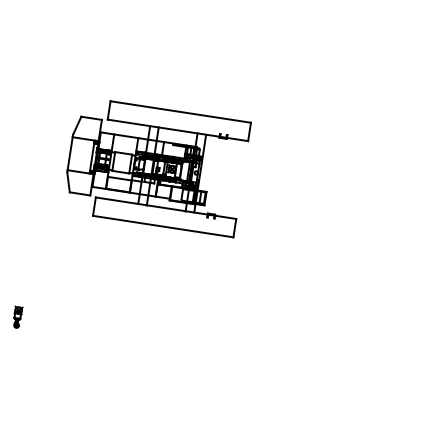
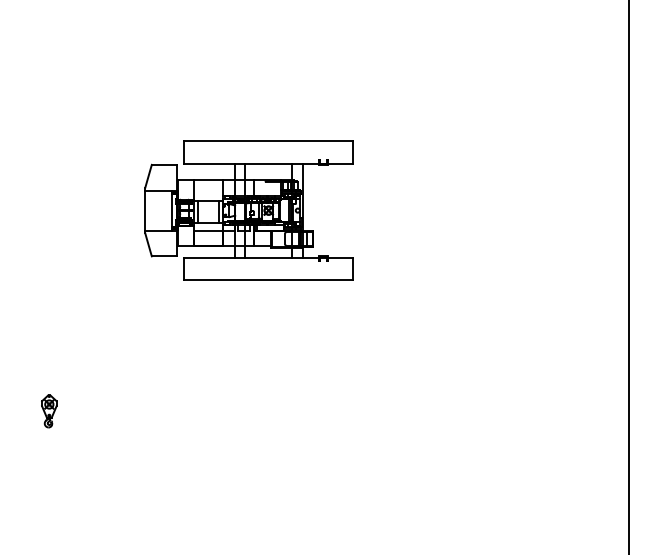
part: (17, 317) -> (112, 413), removed

